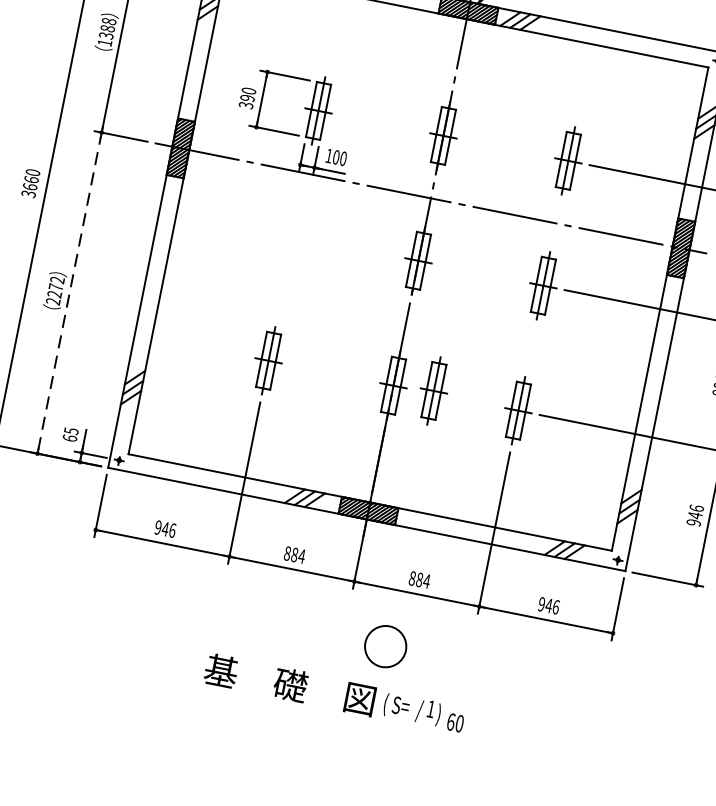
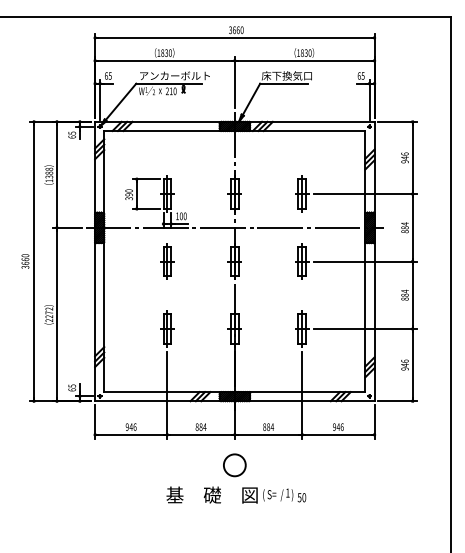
line: (68, 292) -> (56, 314), dashed -> solid
part: (434, 390) -> (167, 261), moved
circle: (385, 646) -> (234, 465), moved
text: (450, 721) -> (299, 497), 60 -> 50

